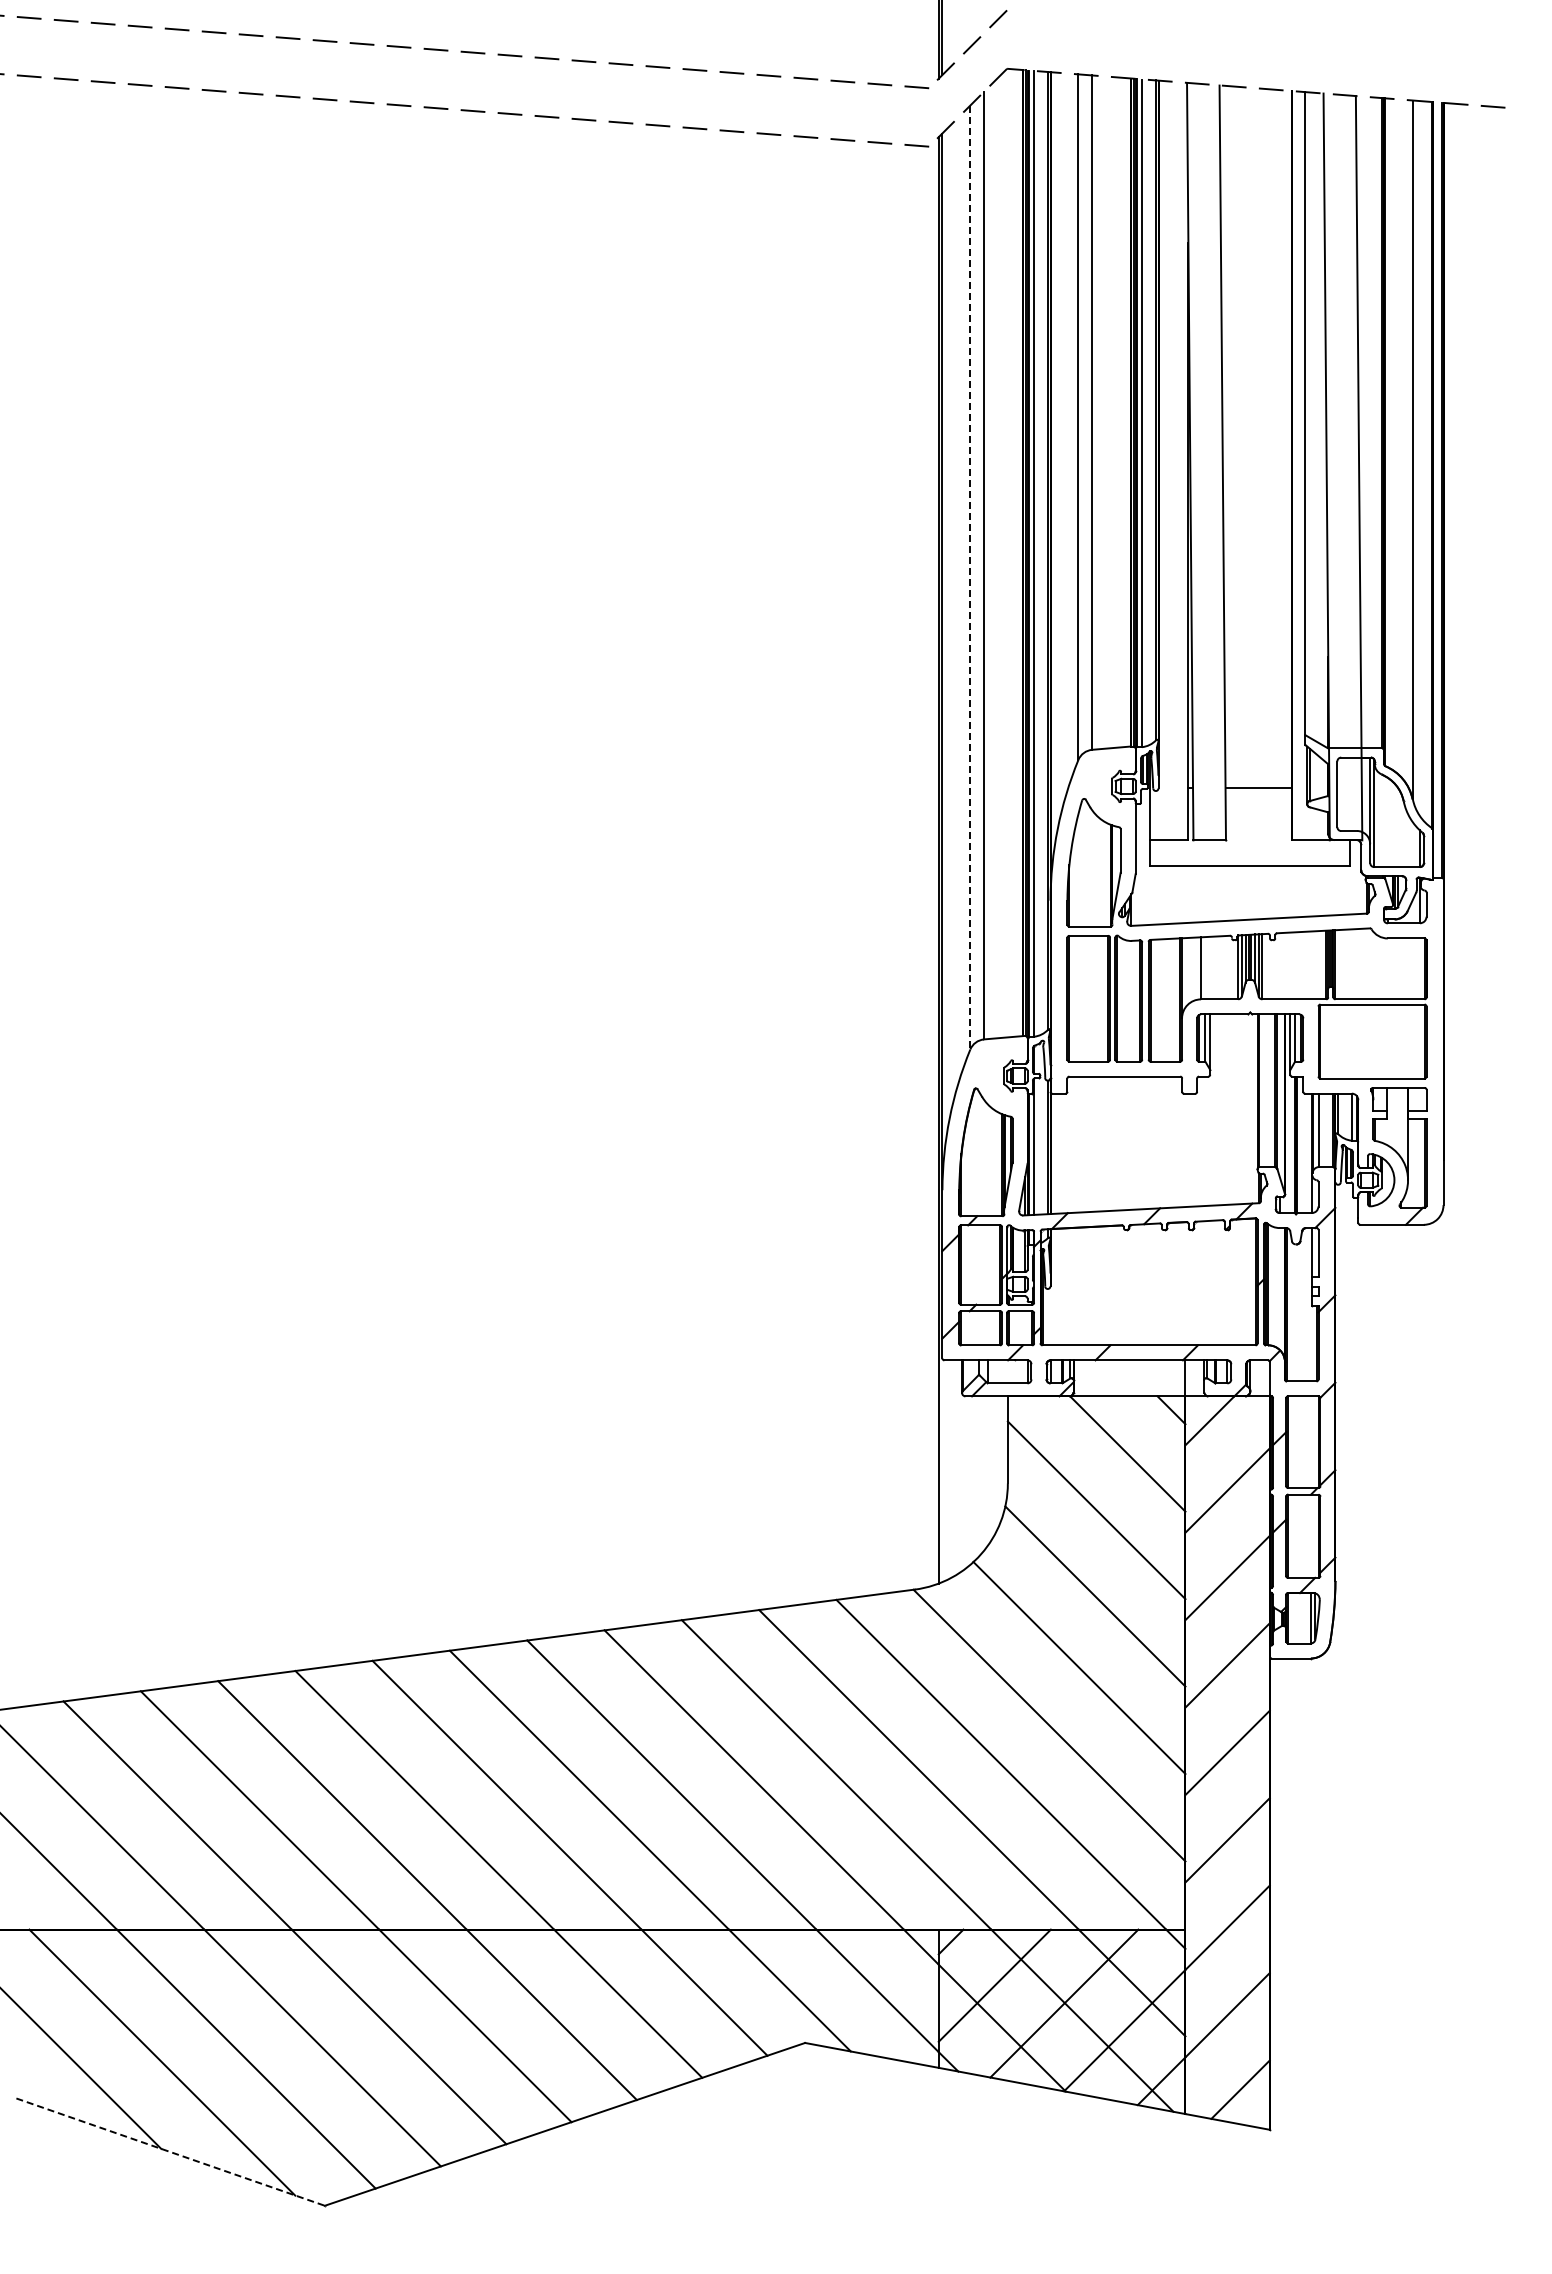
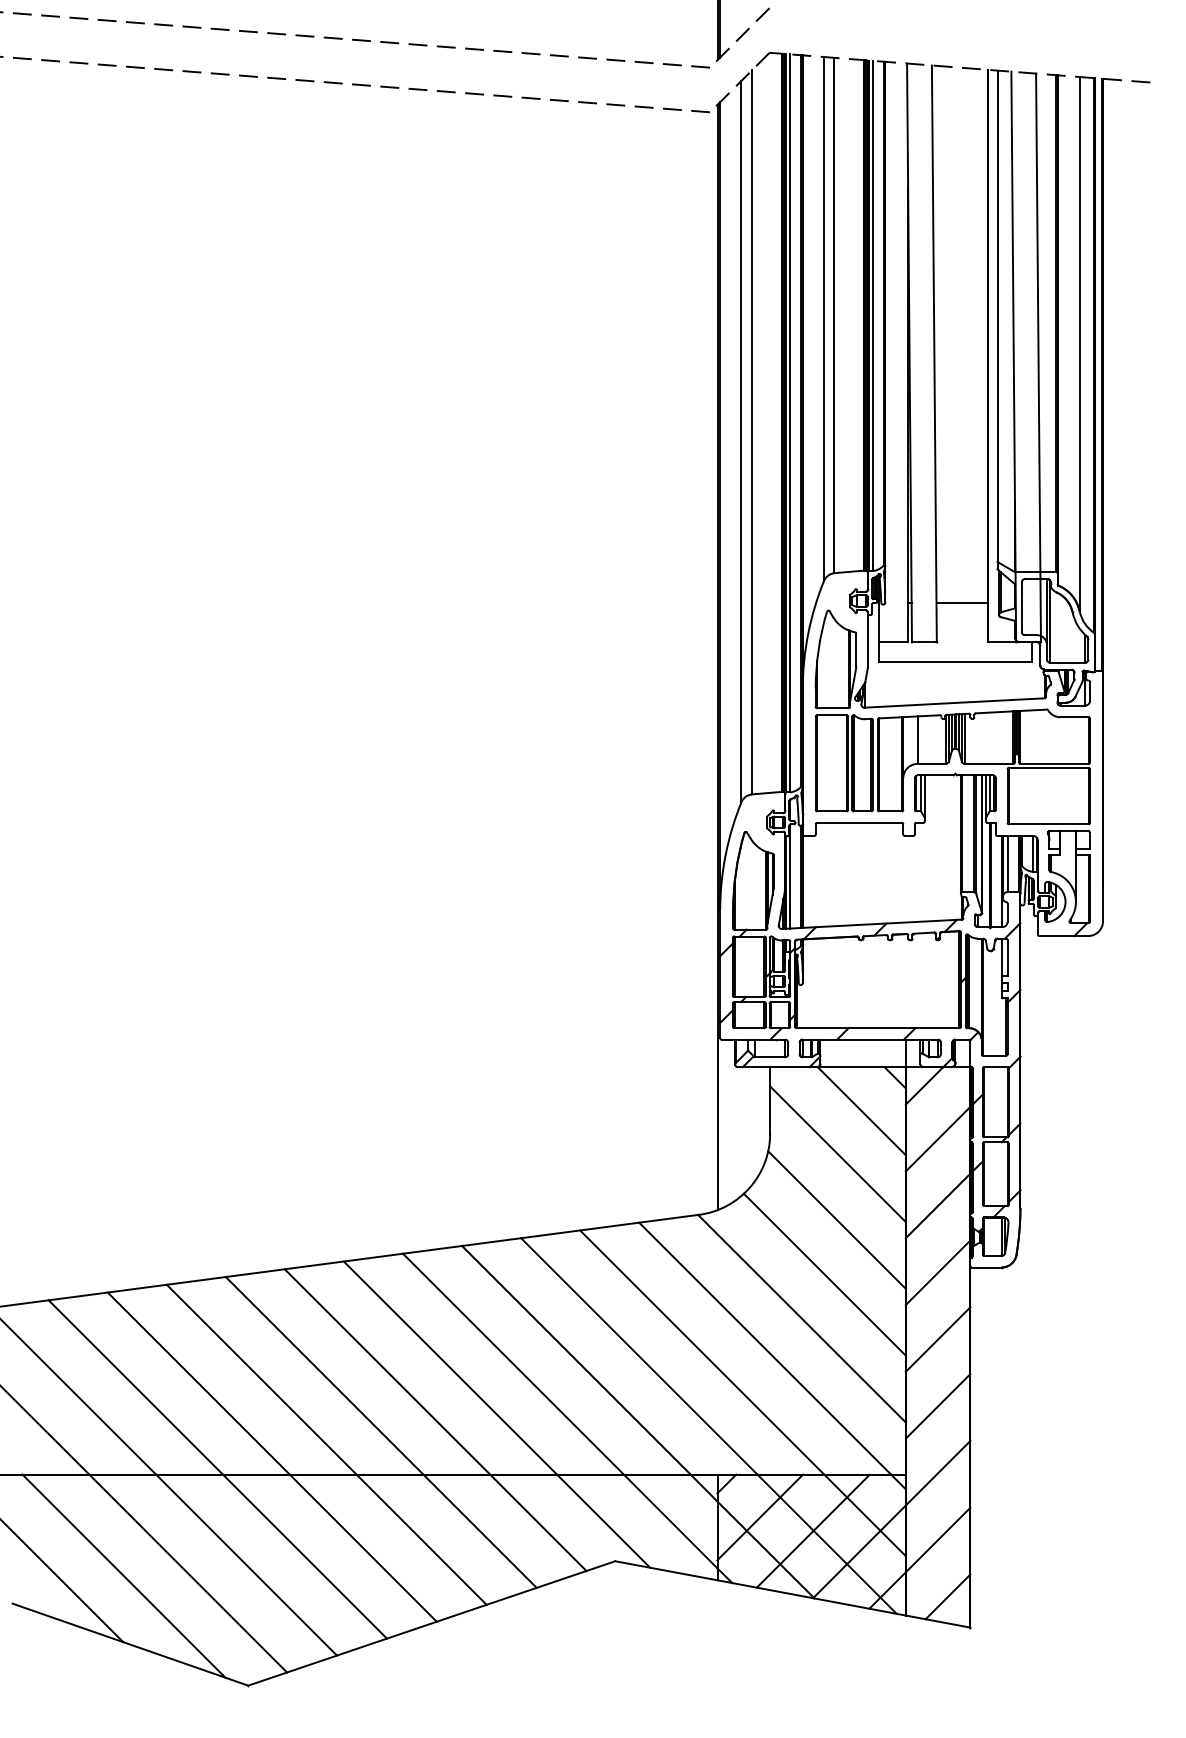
line: (970, 577) -> (741, 441), dashed -> solid
line: (171, 2152) -> (131, 1644), dashed -> solid

